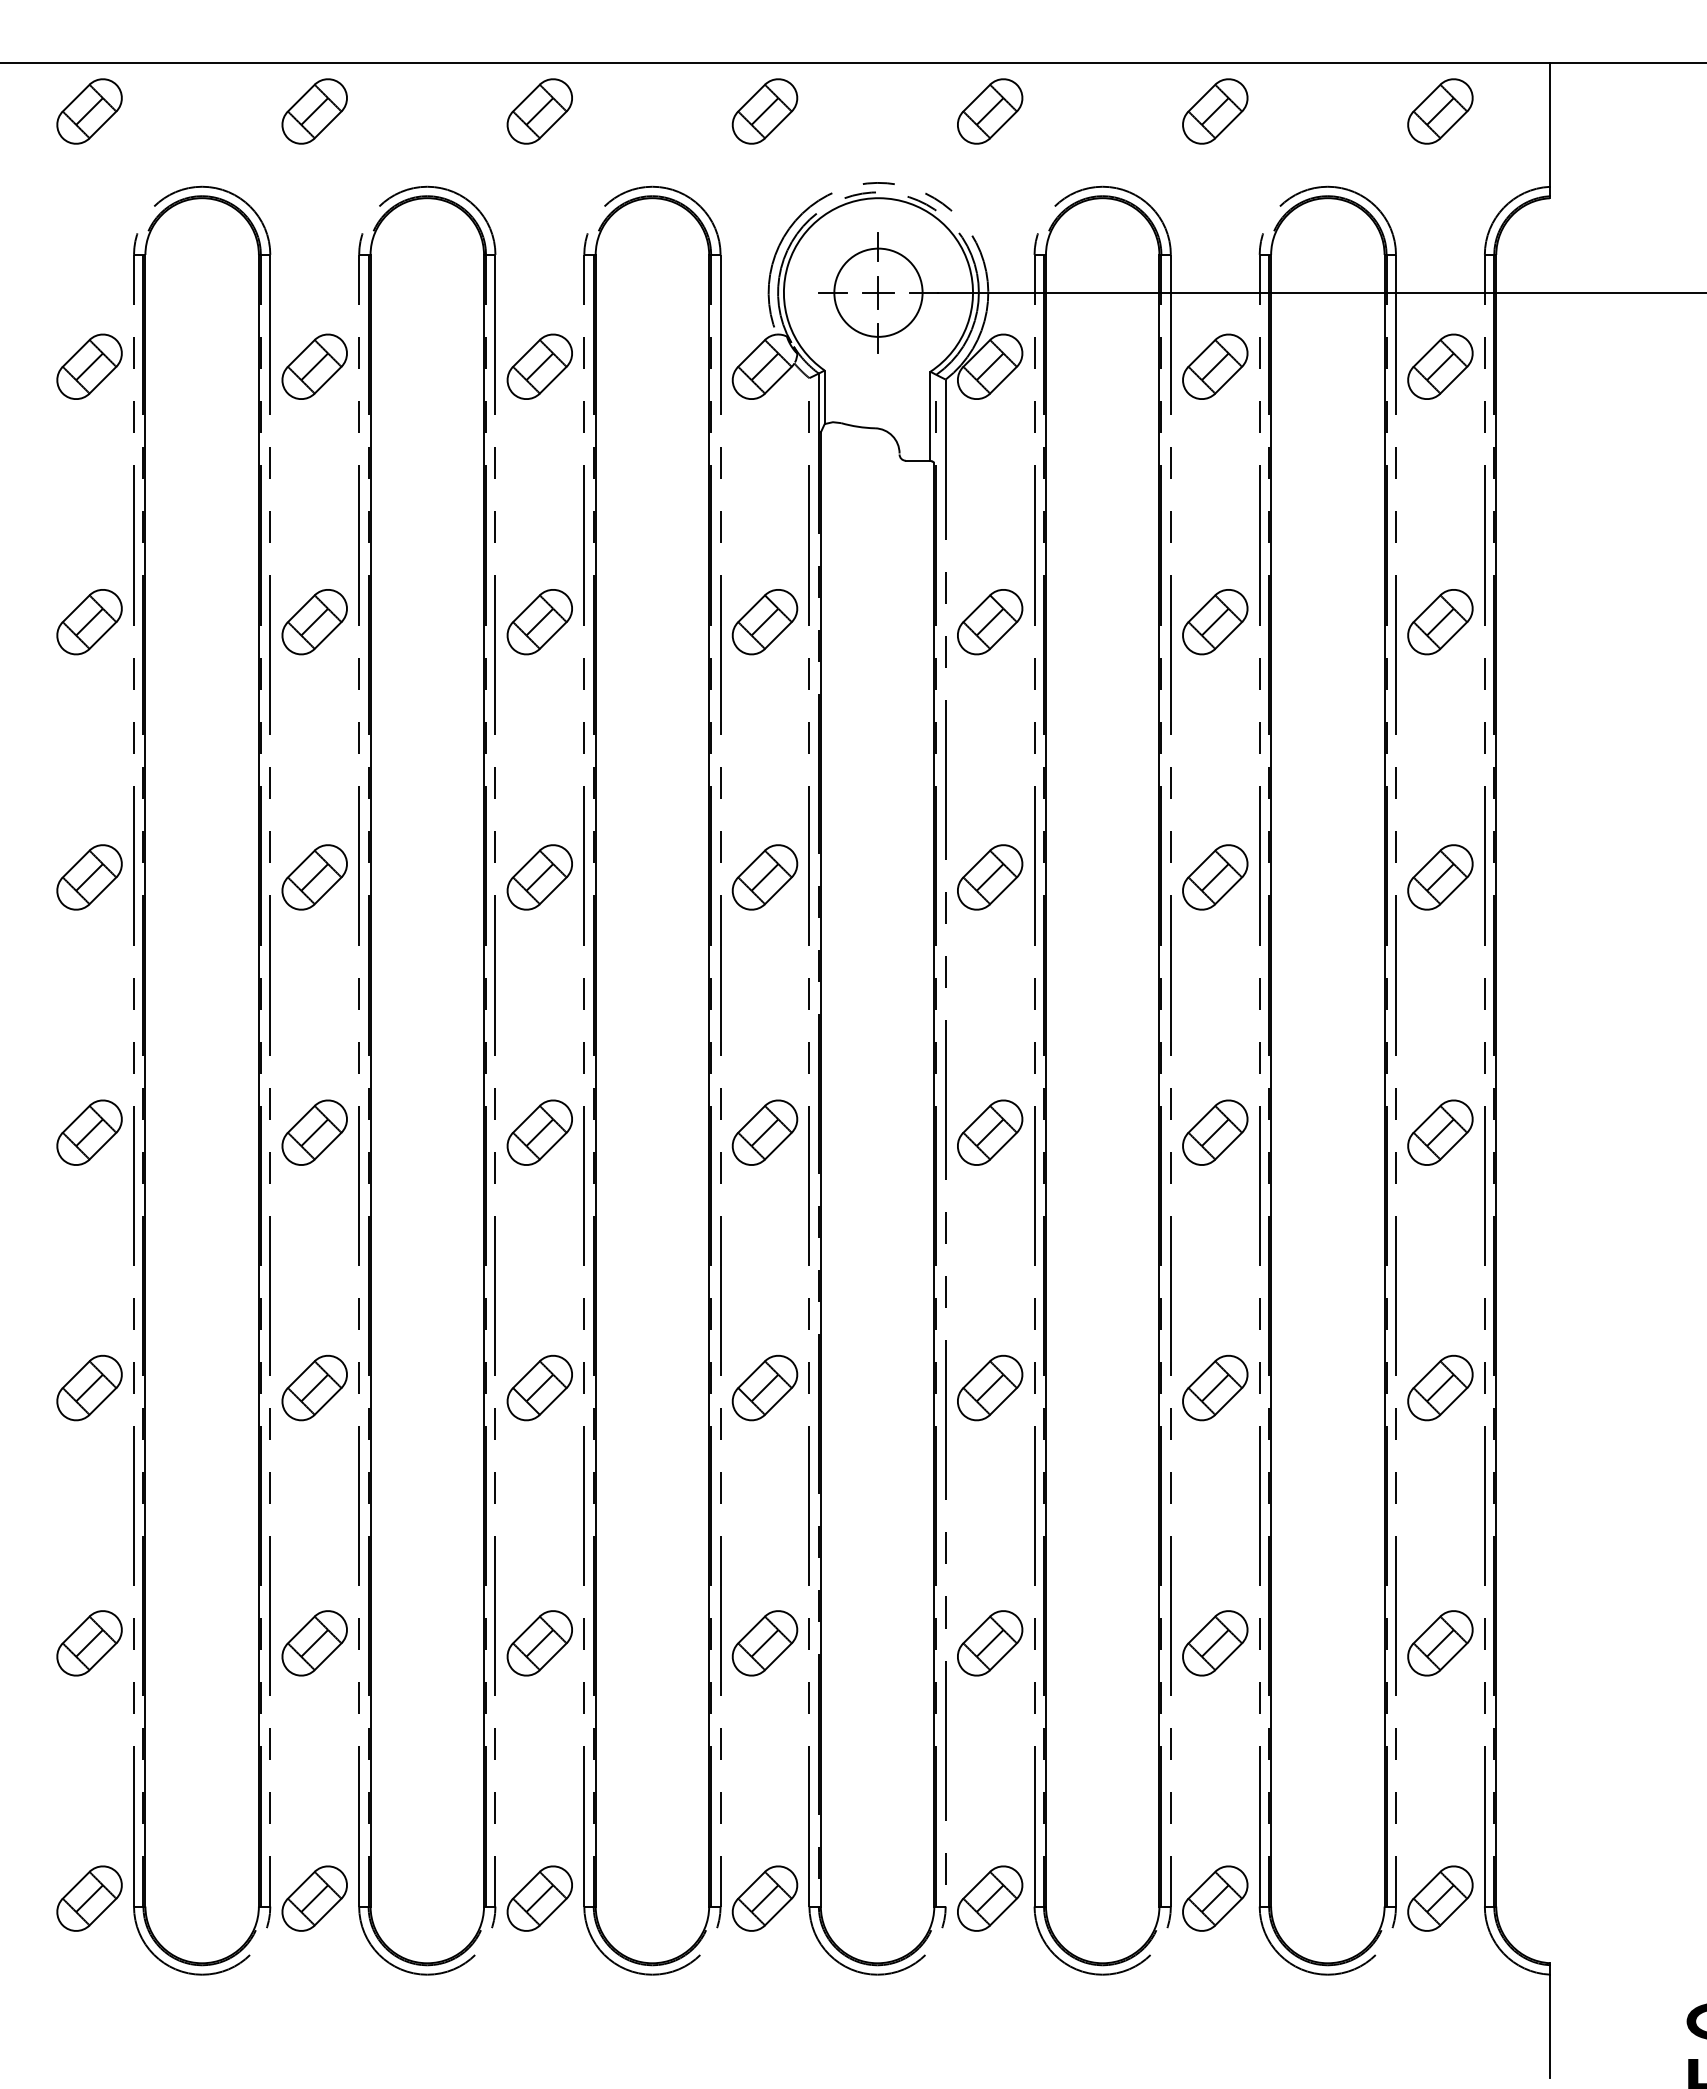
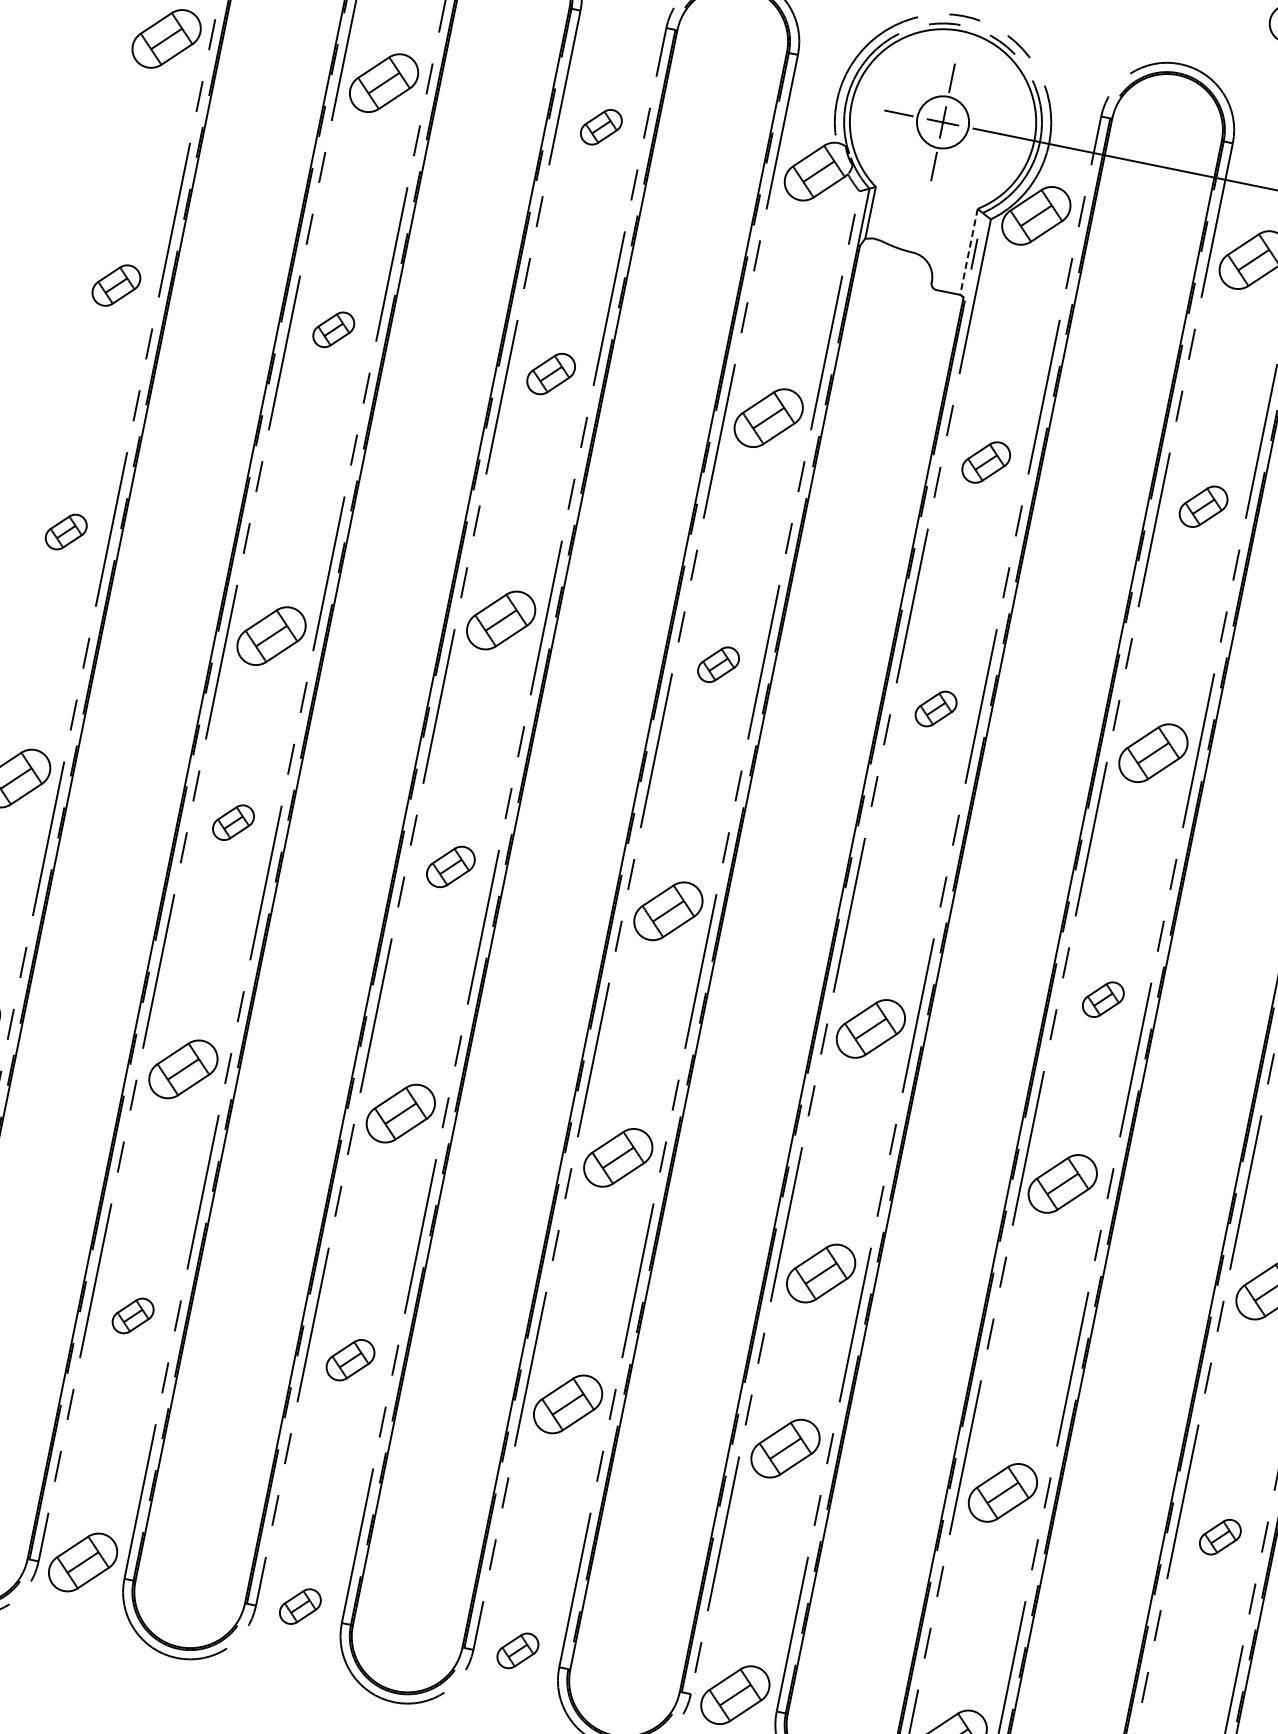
circle: (878, 292) -> (943, 122), size x0.6
part: (539, 366) -> (601, 127), size x0.6
line: (930, 416) -> (968, 252), solid -> dashed
part: (89, 622) -> (116, 285), size x0.7
part: (314, 622) -> (333, 330), size x0.6
part: (539, 622) -> (550, 374), size x0.7
part: (990, 622) -> (986, 462), size x0.7
part: (1215, 622) -> (1203, 507), size x0.7
part: (89, 877) -> (66, 532), size x0.6
part: (314, 877) -> (271, 636), moved
part: (764, 877) -> (718, 664), size x0.6
part: (990, 877) -> (936, 709), size x0.6
part: (314, 1132) -> (233, 822), size x0.6
part: (539, 1132) -> (450, 866), size x0.7
part: (990, 1132) -> (871, 1028), moved
part: (1215, 1132) -> (1103, 999), size x0.6
part: (990, 1387) -> (821, 1273), moved
part: (1215, 1387) -> (1063, 1183), moved
part: (314, 1643) -> (133, 1316), size x0.6
part: (539, 1643) -> (350, 1360), size x0.7
part: (1440, 1643) -> (1220, 1537), size x0.6
part: (539, 1898) -> (300, 1606), size x0.6
part: (764, 1898) -> (517, 1650), size x0.6

